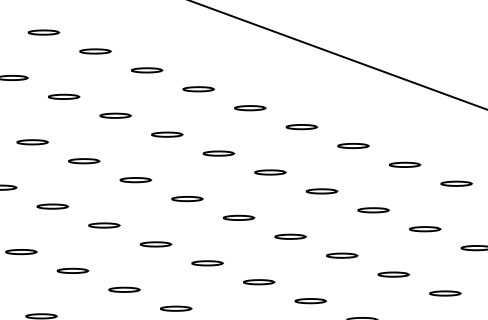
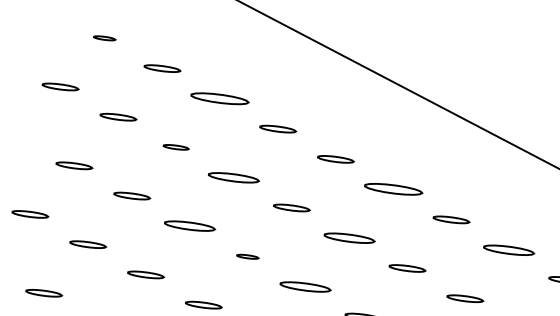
part: (43, 32) -> (104, 38), size x0.6
part: (147, 70) -> (220, 99), size x1.6
part: (115, 115) -> (176, 147), size x0.7
part: (301, 127) -> (393, 190), size x1.6
part: (167, 134) -> (234, 177), size x1.4
part: (405, 164) -> (509, 249), size x1.4
part: (270, 172) -> (349, 238), size x1.4
part: (135, 180) -> (189, 226), size x1.4
part: (187, 199) -> (247, 257), size x0.6
part: (238, 217) -> (305, 286), size x1.4

